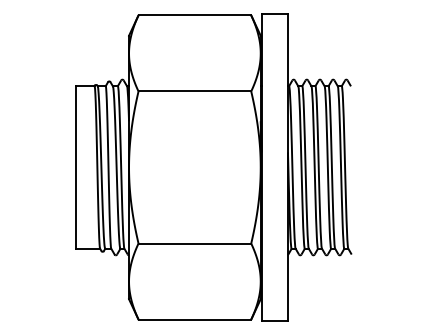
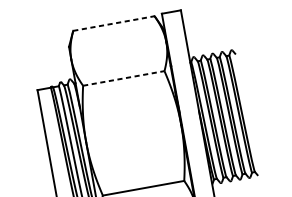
line: (195, 15) -> (114, 23), solid -> dashed
line: (195, 91) -> (124, 78), solid -> dashed

